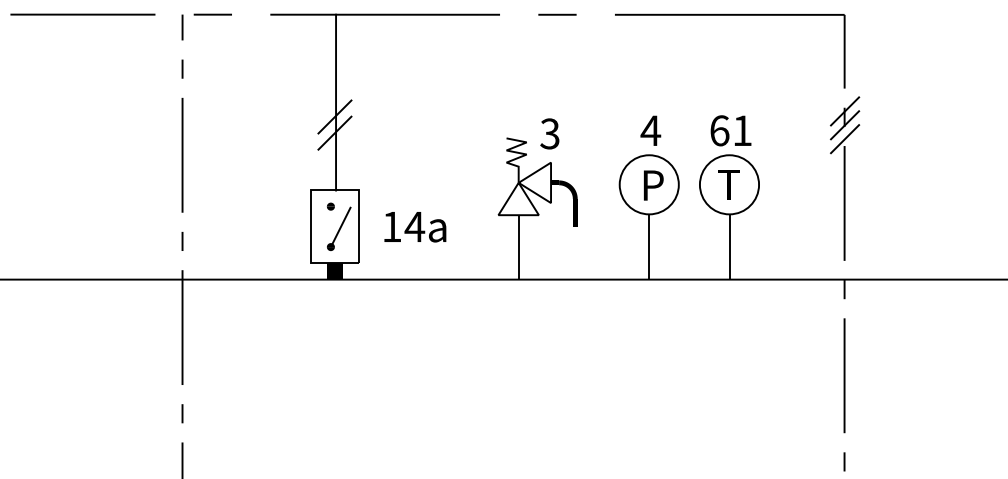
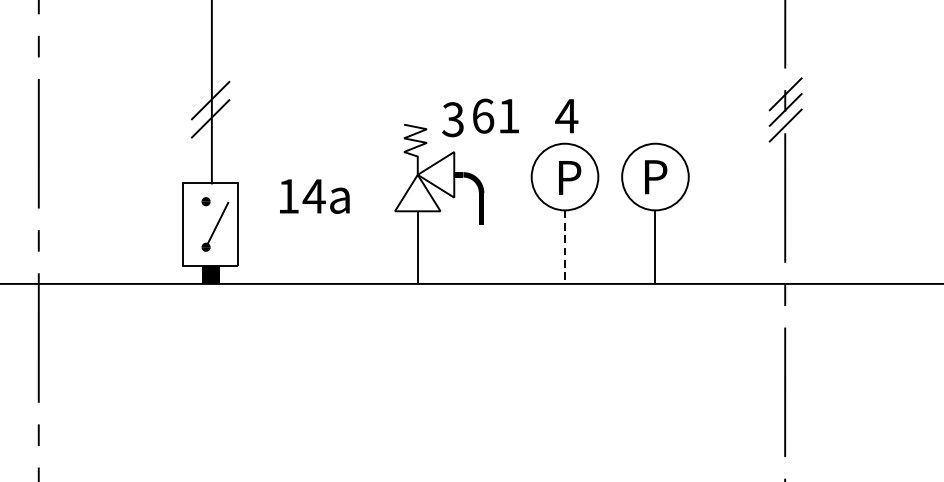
text: (730, 130) -> (495, 115), moved
text: (728, 184) -> (654, 176), Т -> P
text: (415, 227) -> (314, 196), moved
line: (649, 246) -> (565, 246), solid -> dashed

